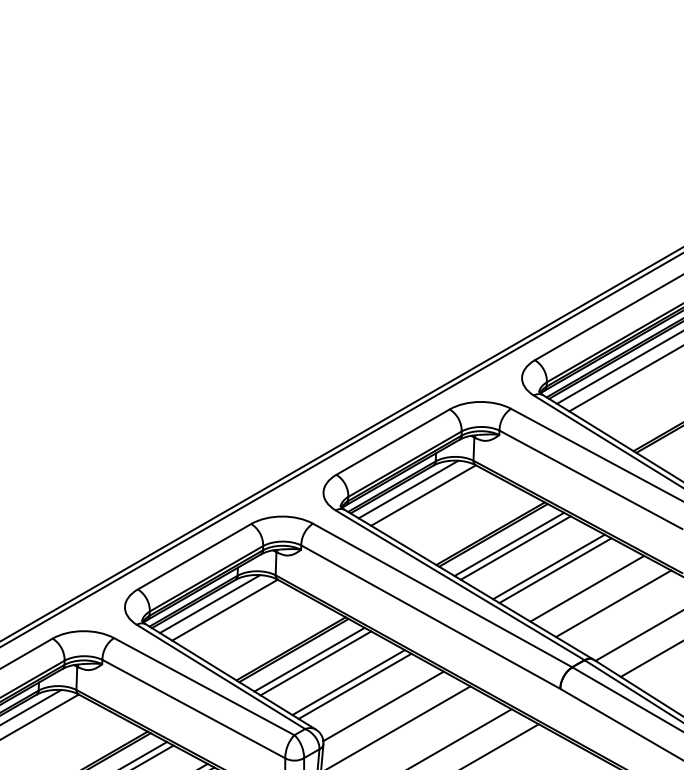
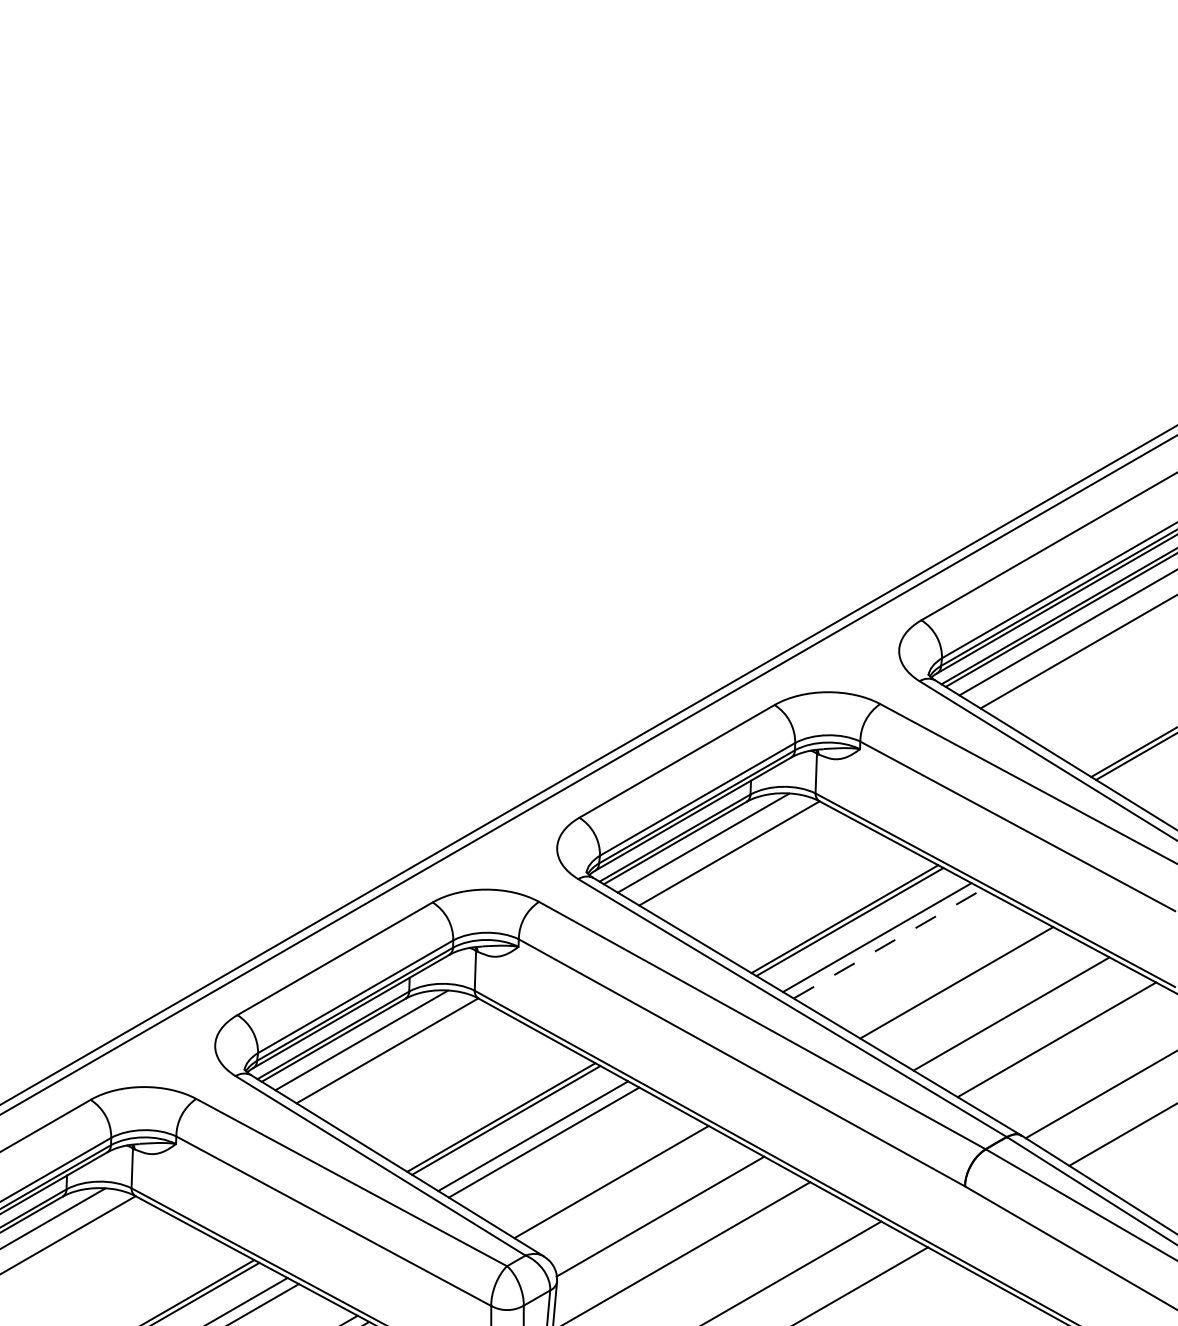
line: (516, 547) -> (889, 942), solid -> dashed
line: (548, 566) -> (944, 975), removed
line: (348, 682) -> (600, 1175), removed

